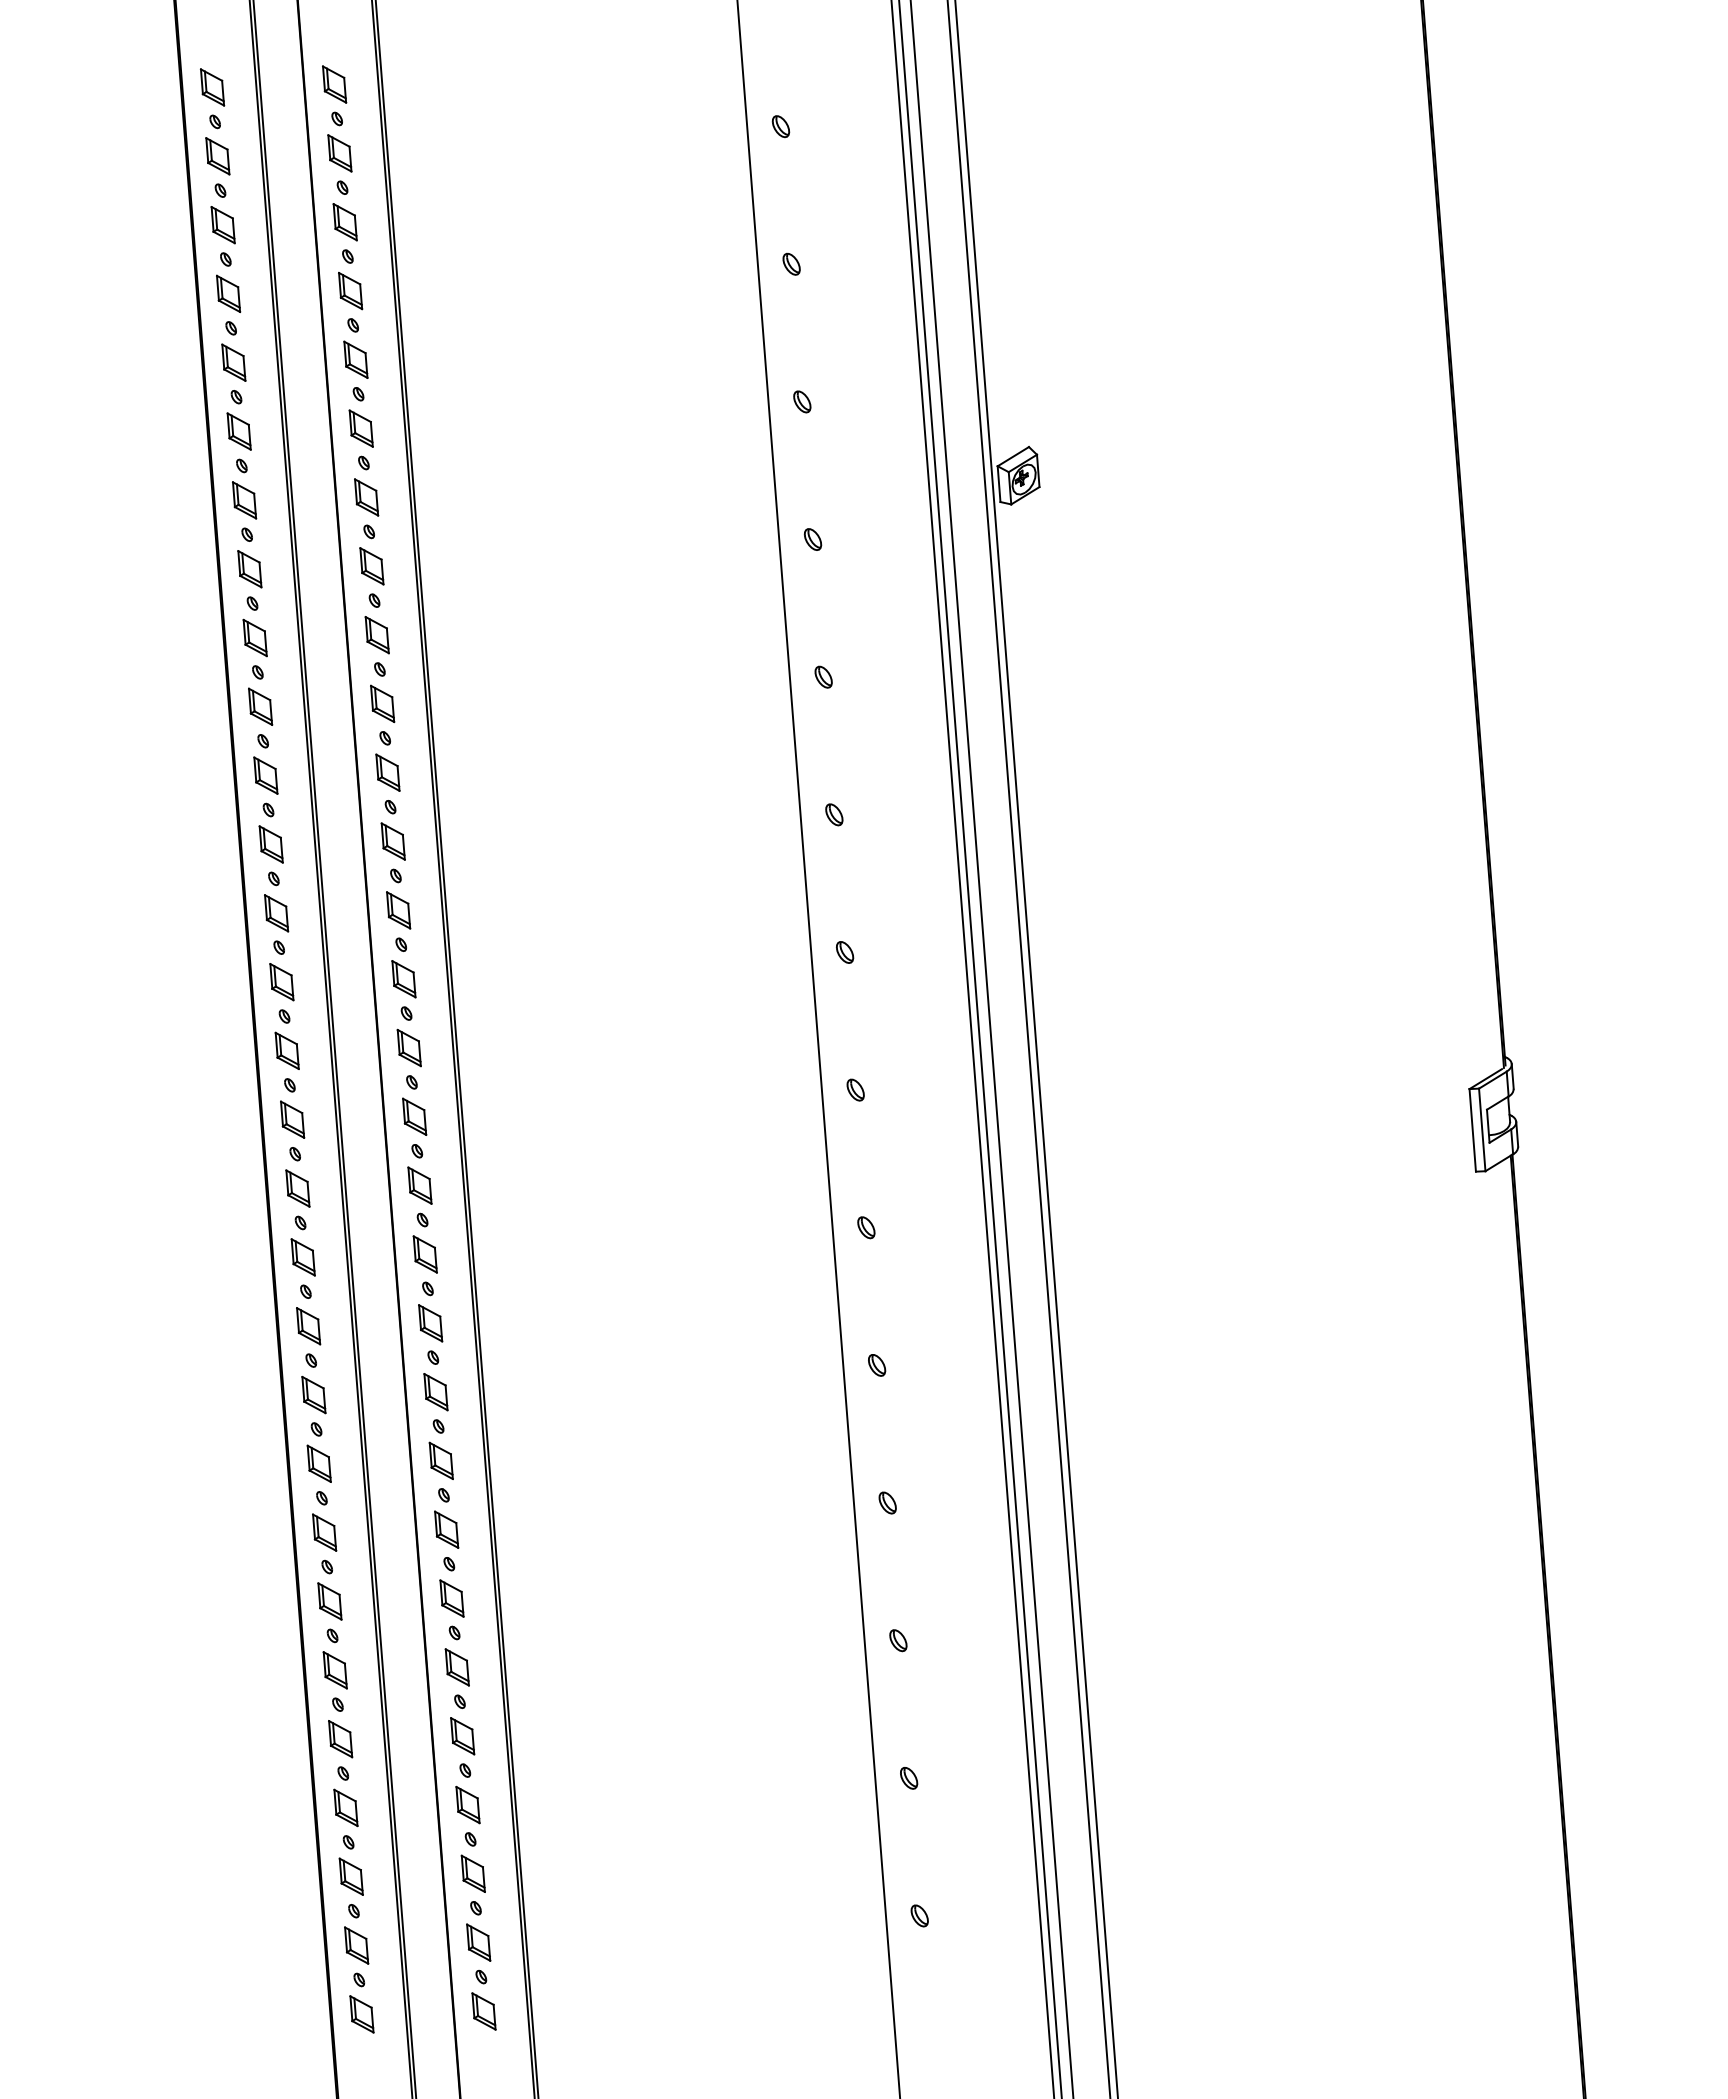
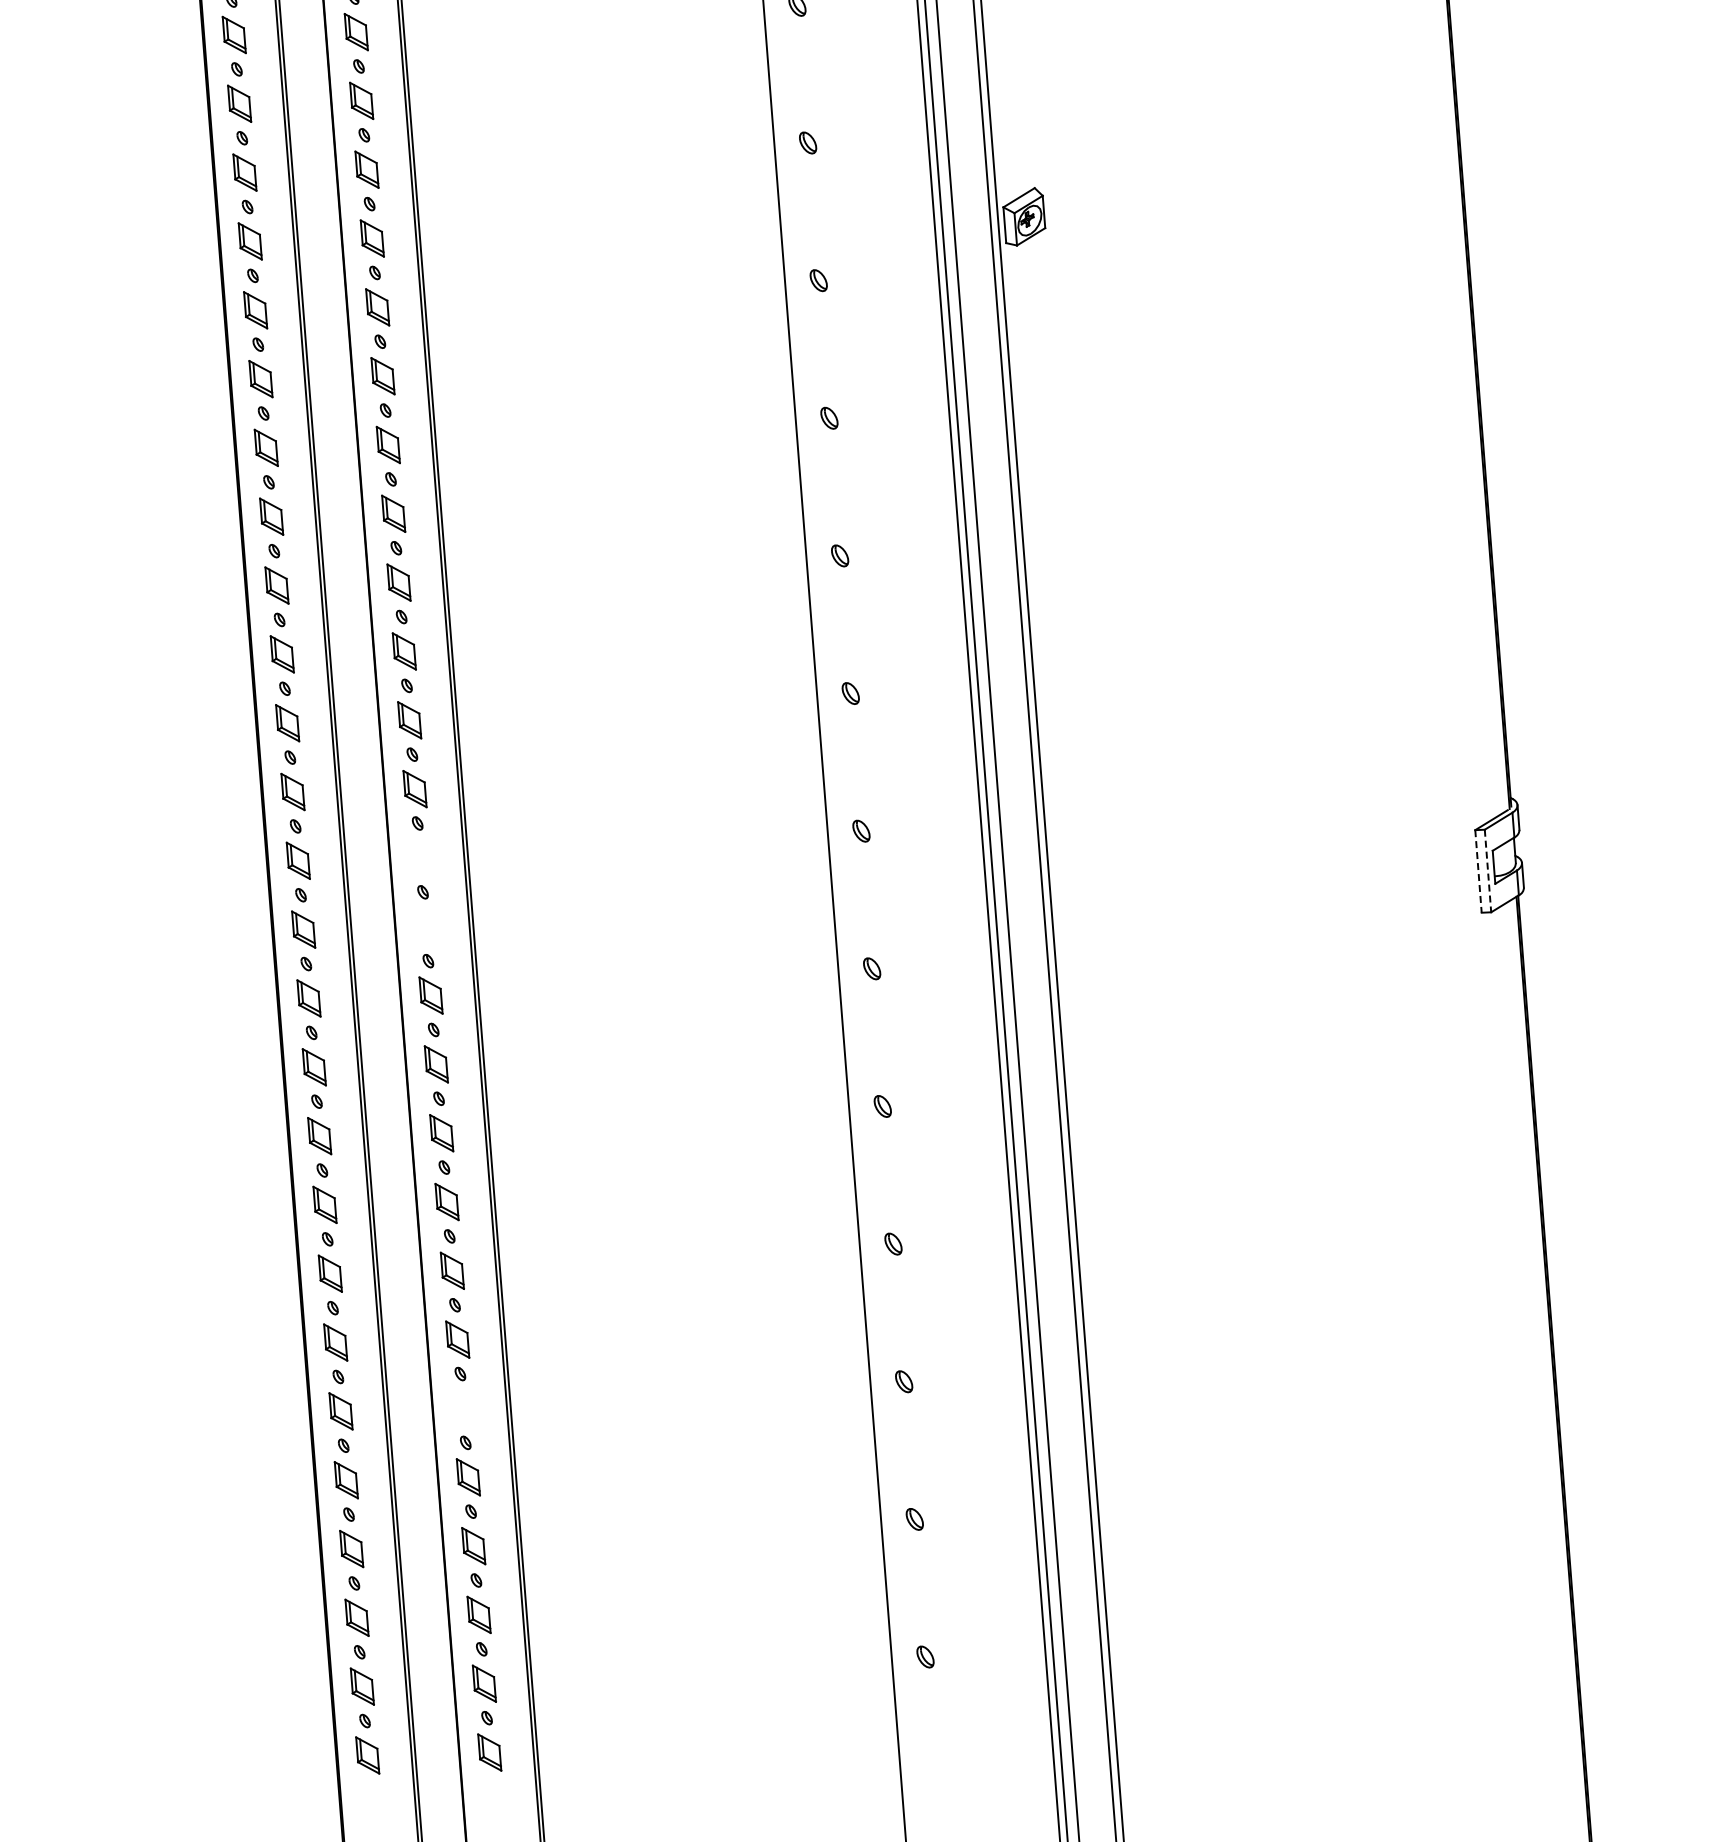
part: (414, 1116) -> (420, 857), removed
line: (1472, 1130) -> (1478, 871), solid -> dashed
line: (1482, 1130) -> (1488, 871), solid -> dashed
part: (419, 1185) -> (425, 926), removed
part: (456, 1667) -> (462, 1408), removed

